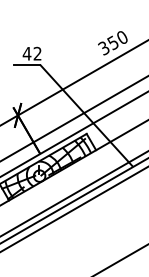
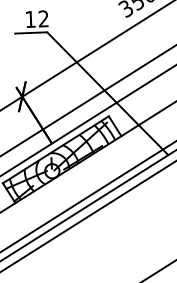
text: (26, 53) -> (29, 19), 42 -> 12

